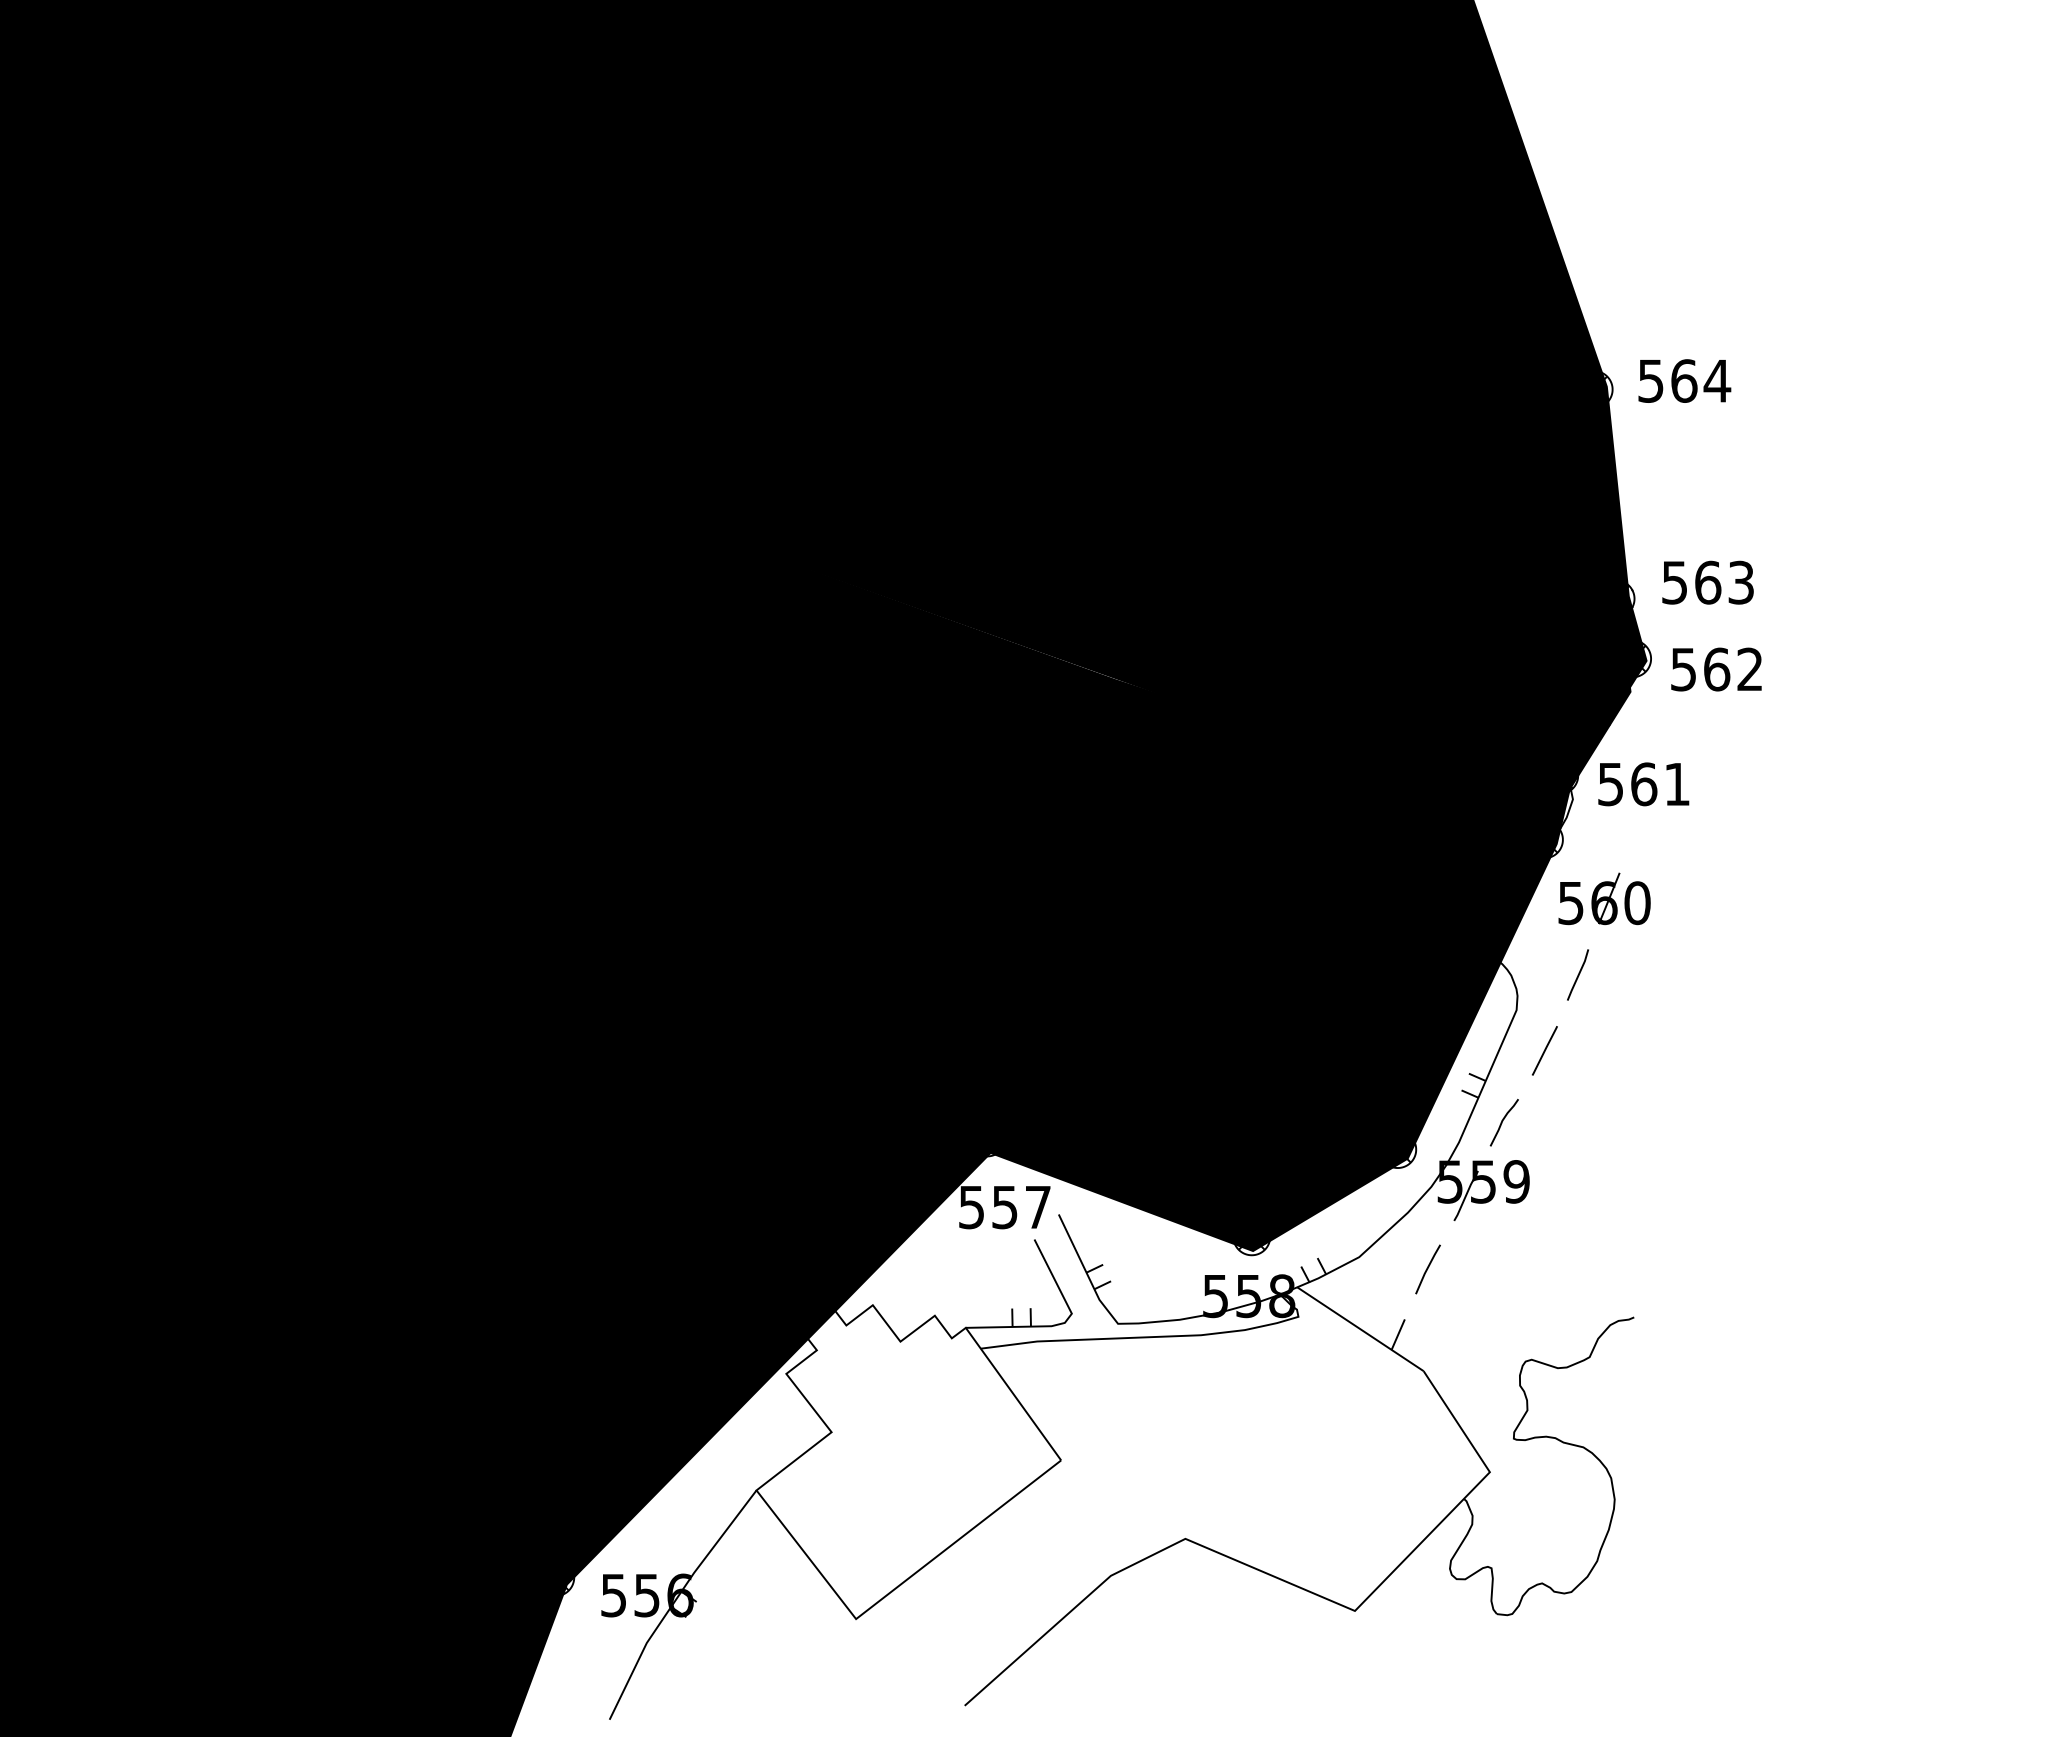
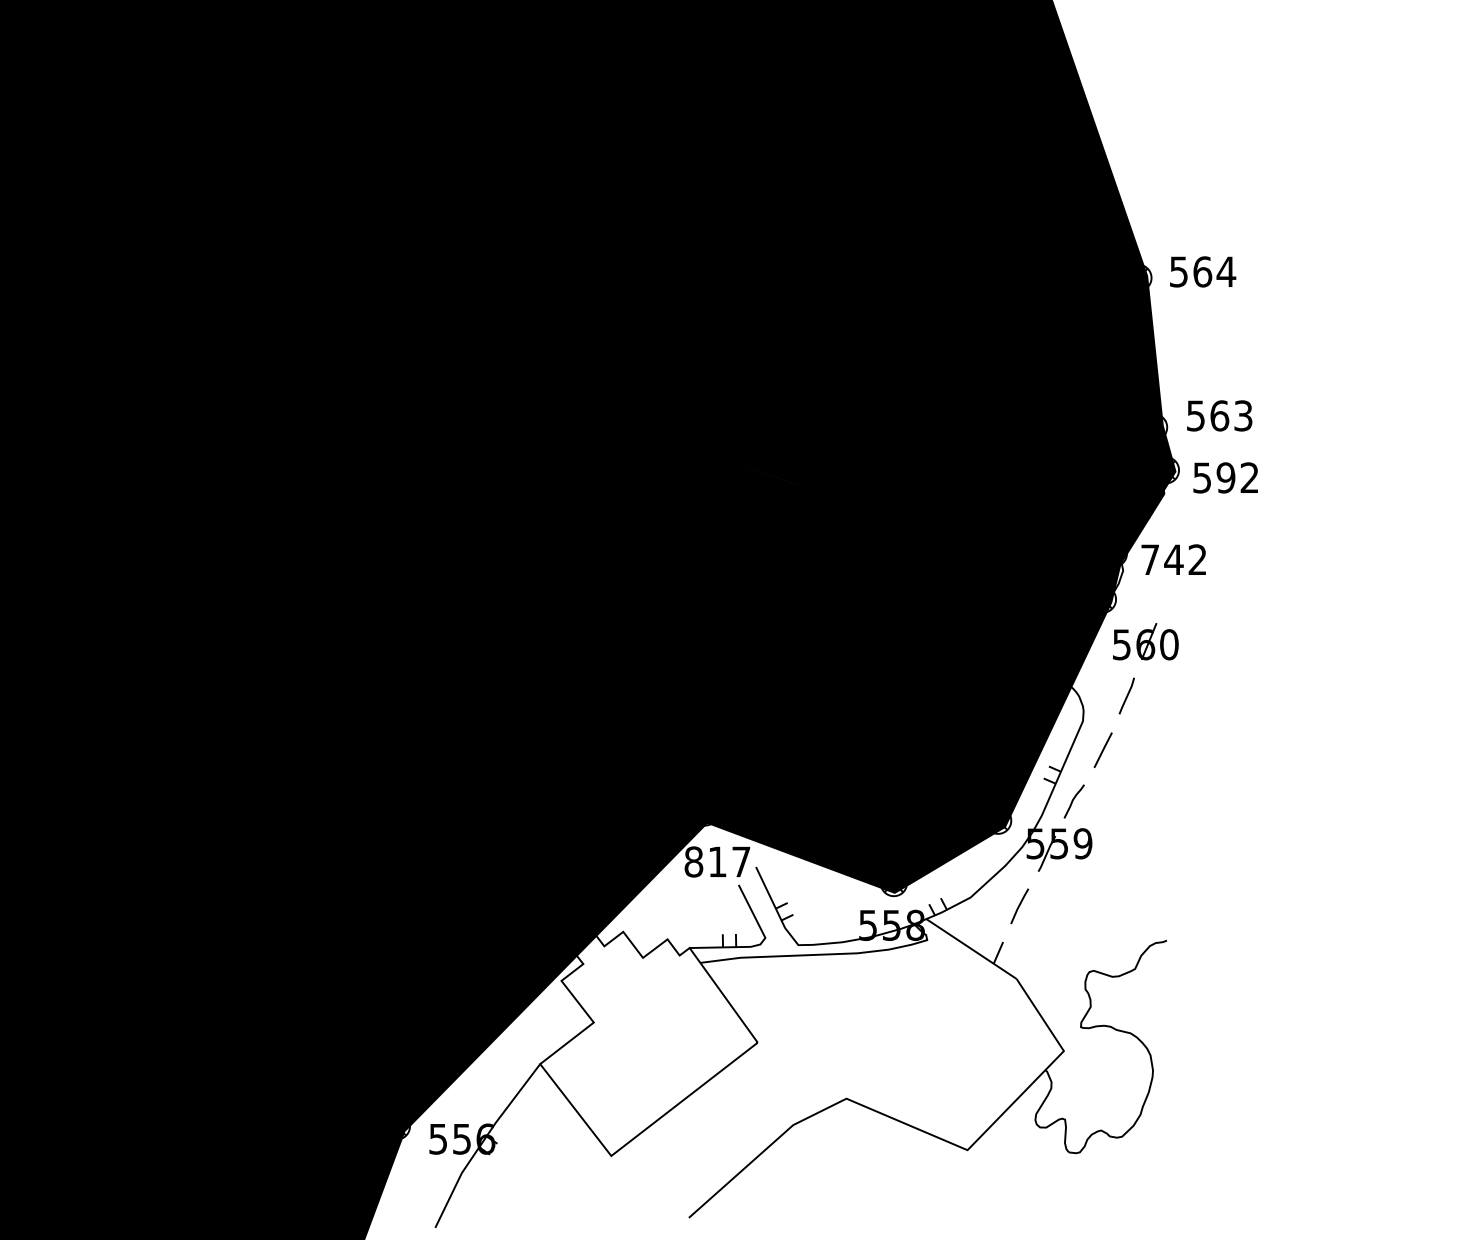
text: (1716, 669) -> (1225, 477), 562 -> 592
text: (1643, 784) -> (1173, 560), 561 -> 742
text: (987, 1207) -> (705, 862), 557 -> 817

